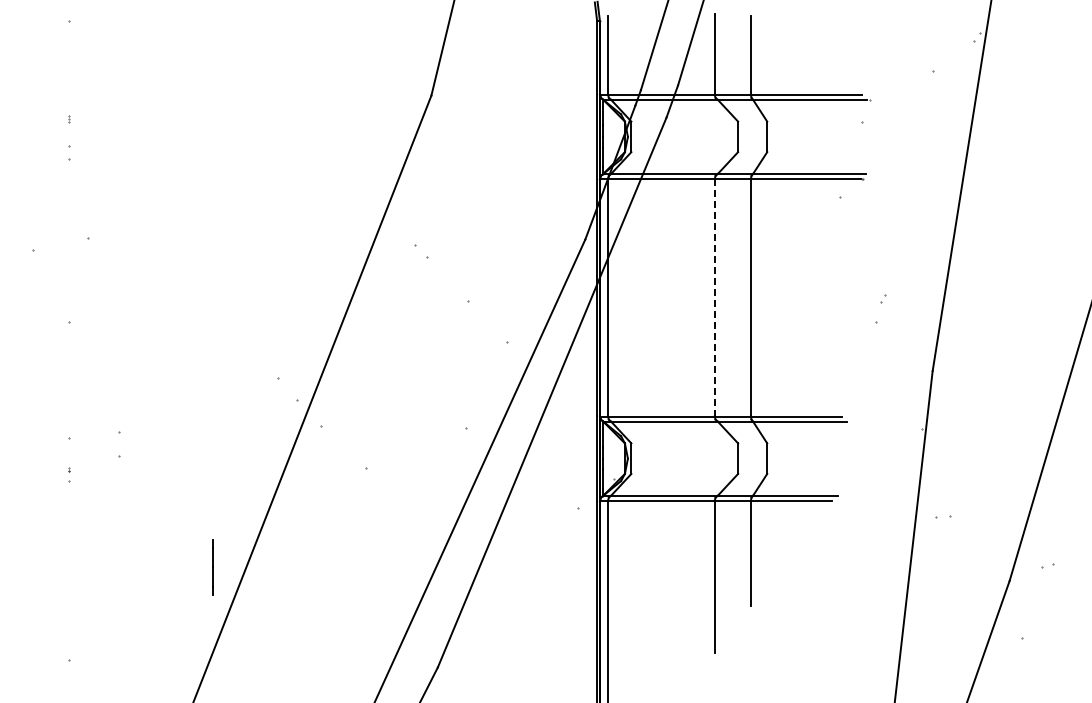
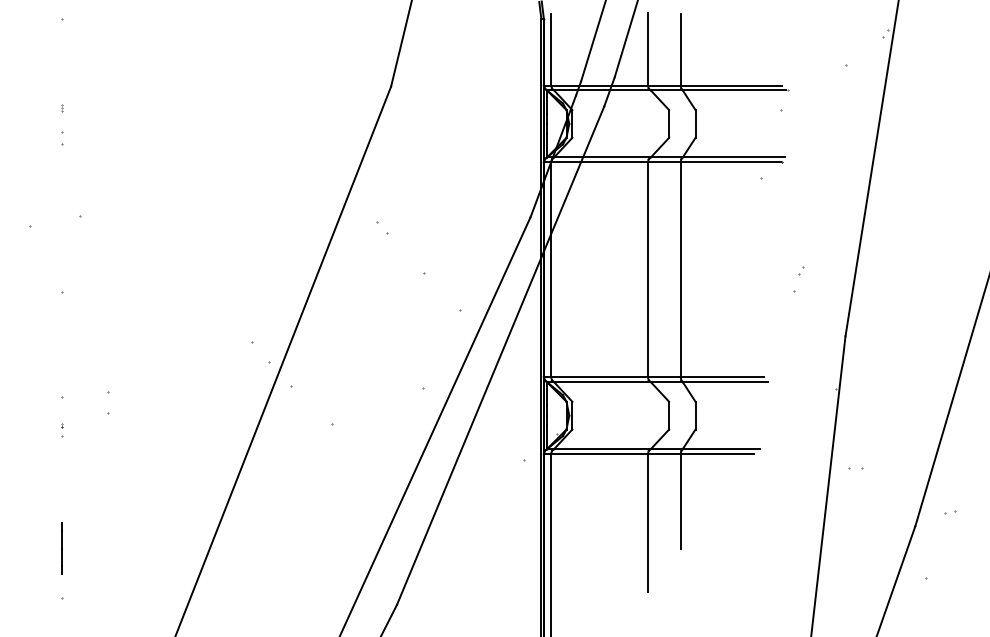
line: (714, 297) -> (647, 269), dashed -> solid
line: (212, 567) -> (62, 548), moved

